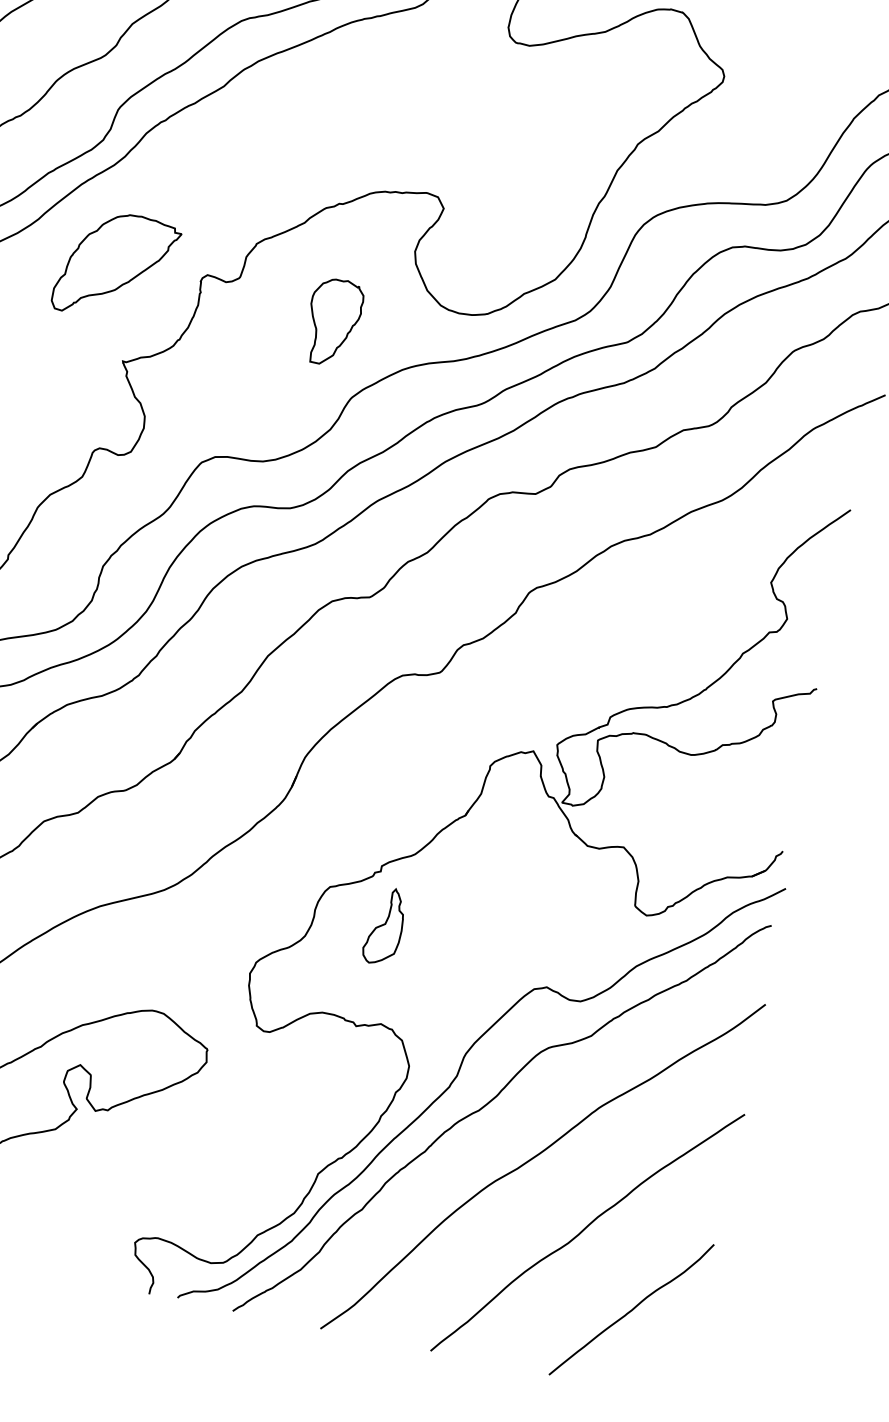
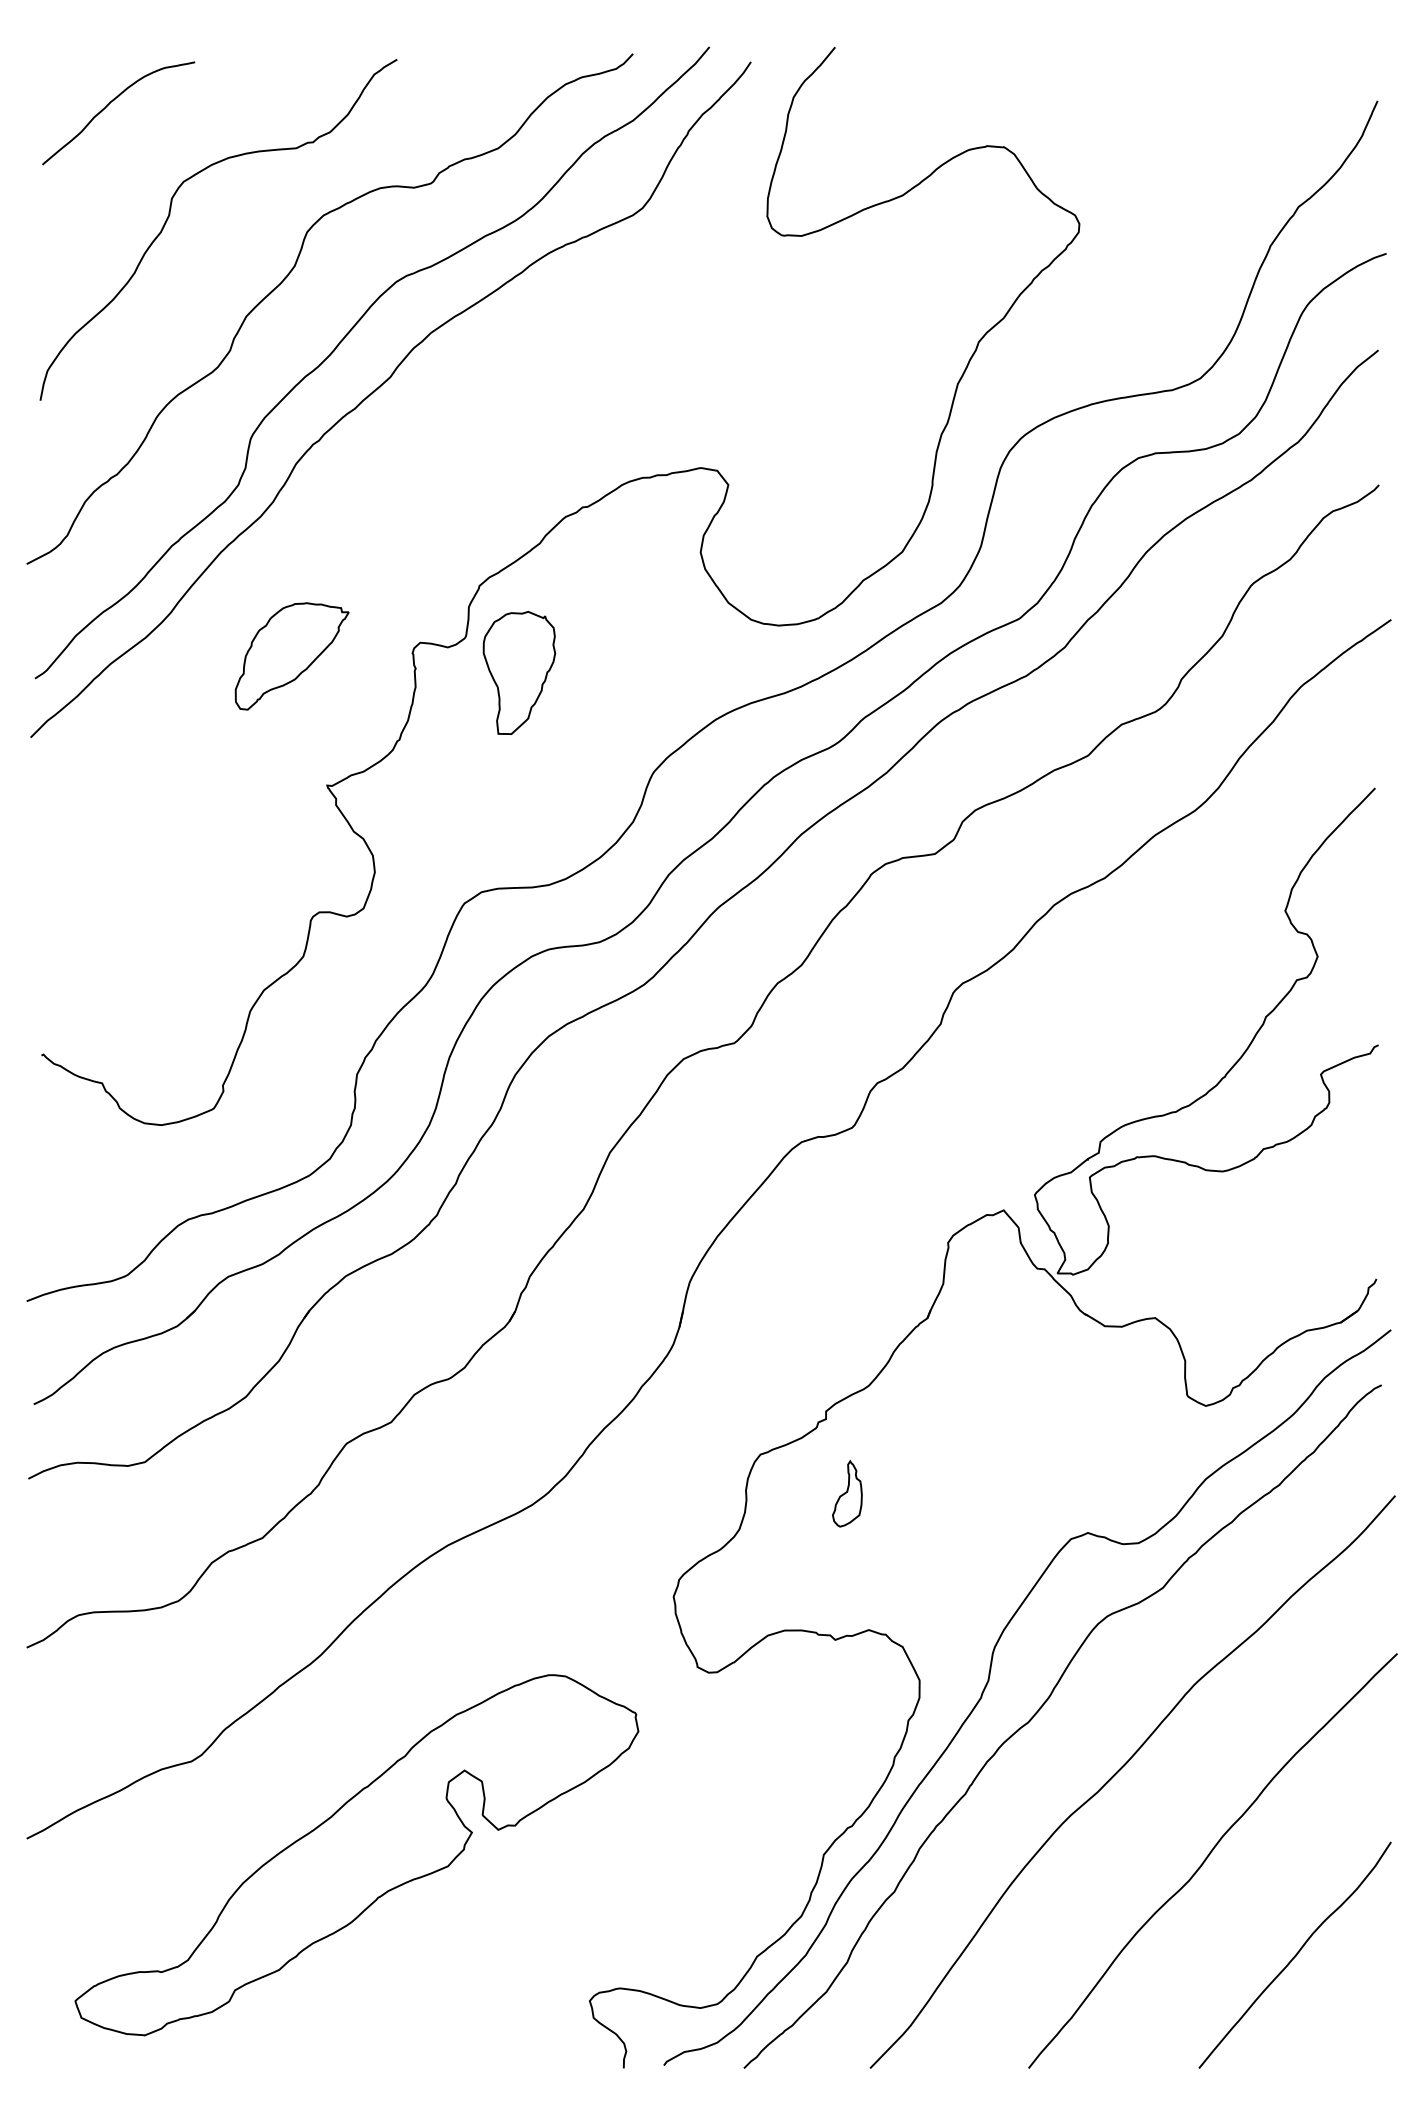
part: (116, 266) -> (291, 656), size x0.7
part: (333, 322) -> (519, 672), moved
part: (385, 926) -> (847, 1493), size x0.6

